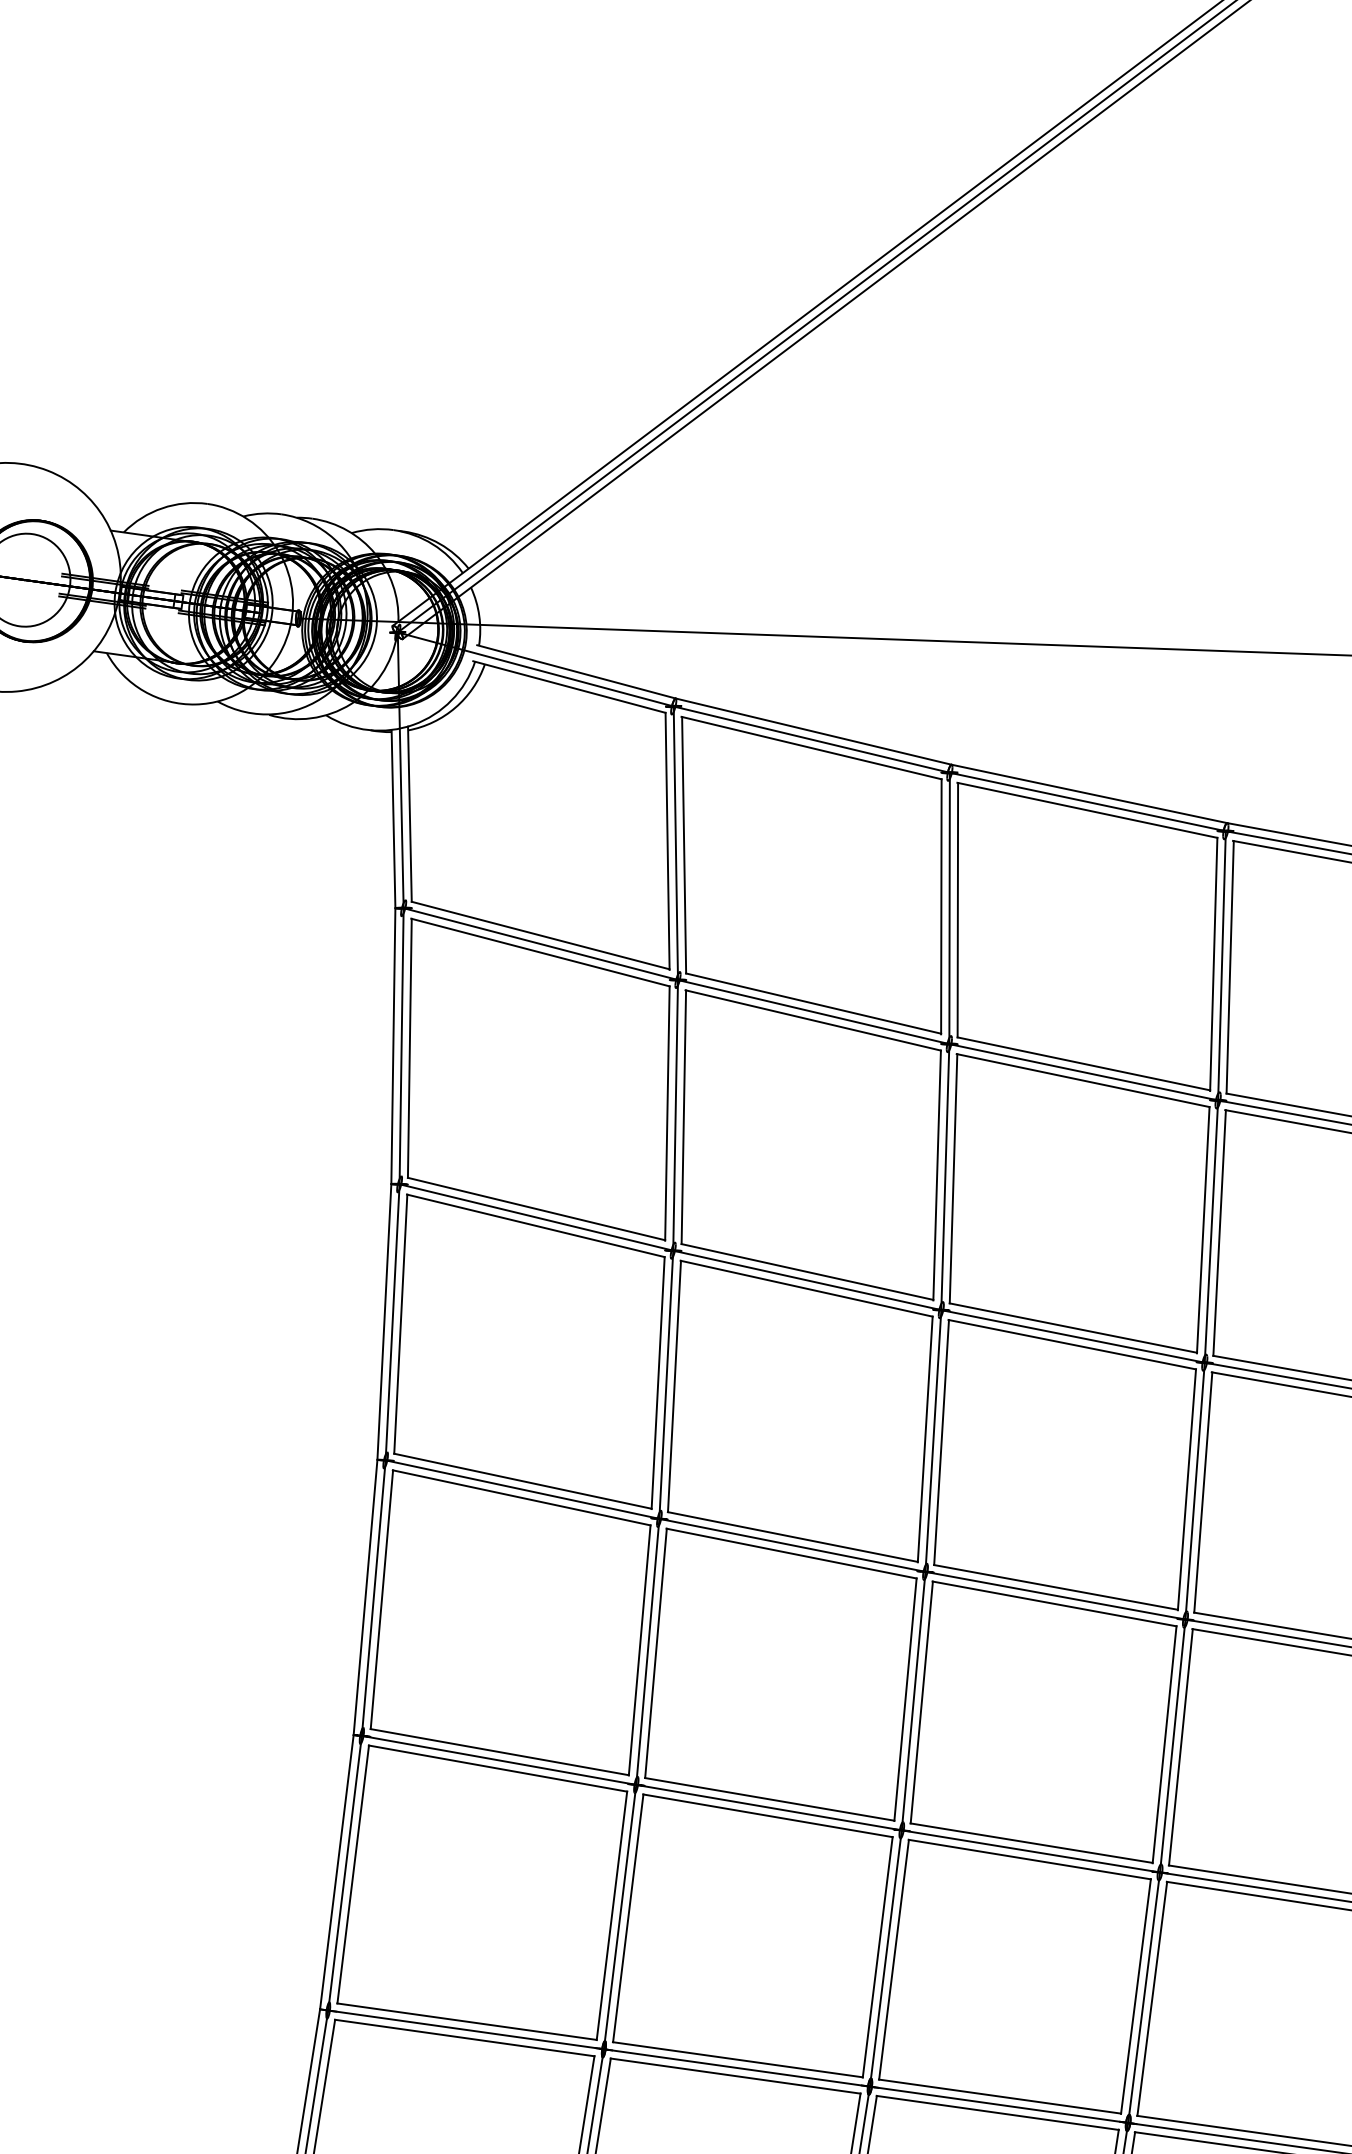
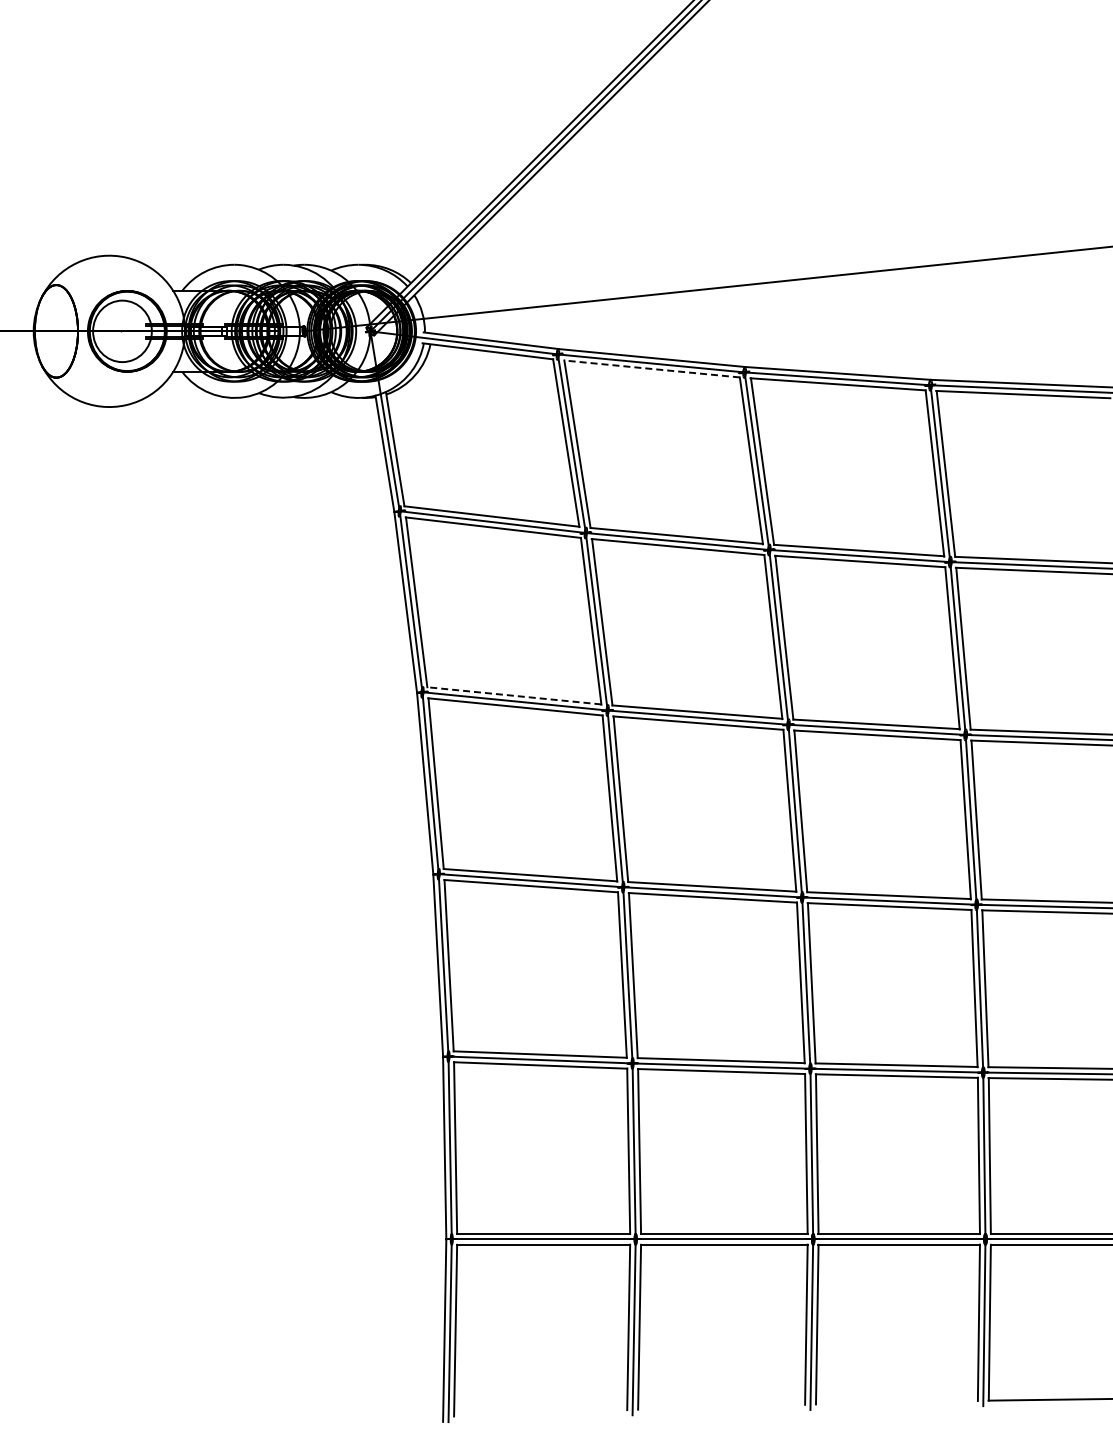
line: (811, 747) -> (651, 368), solid -> dashed
line: (535, 1208) -> (513, 695), solid -> dashed

